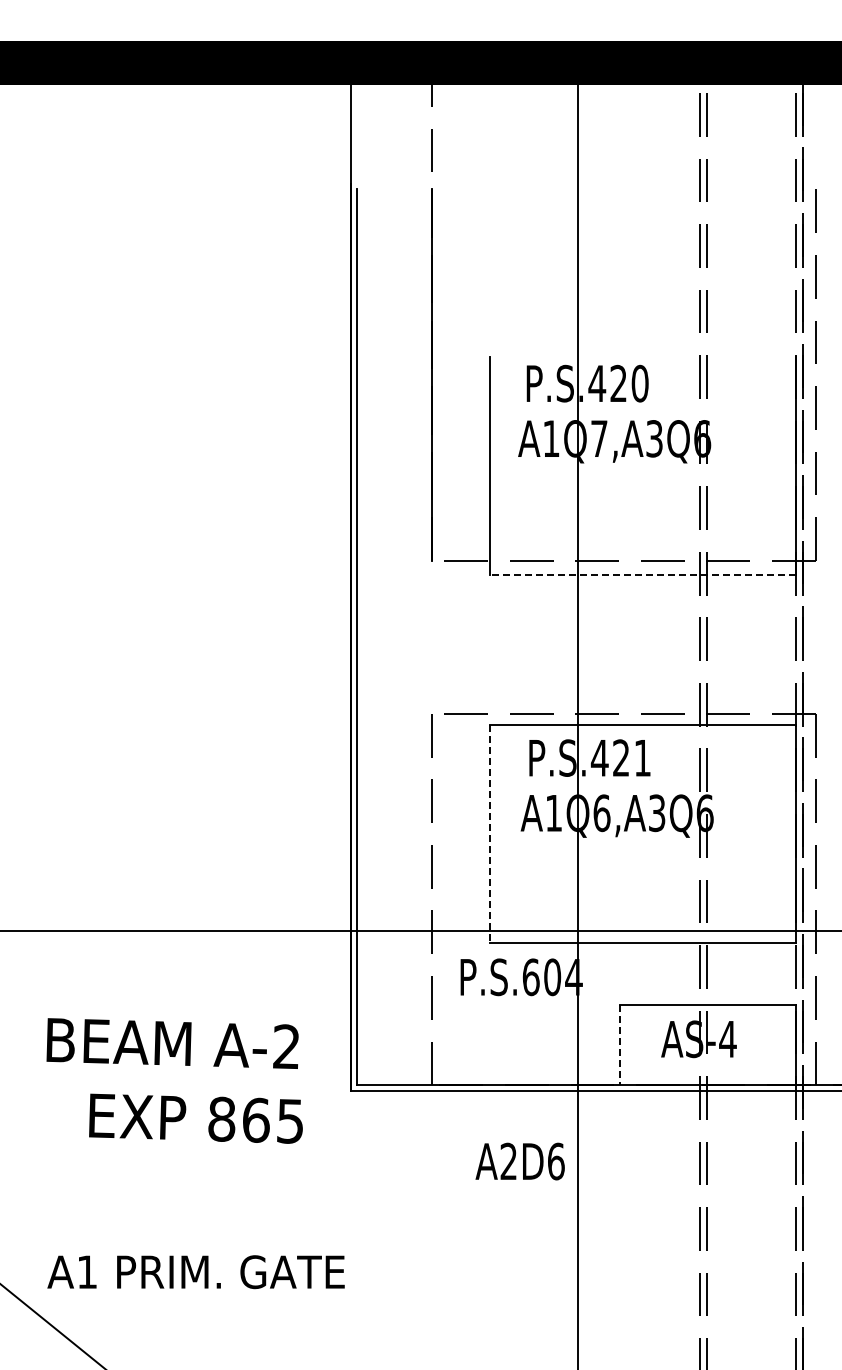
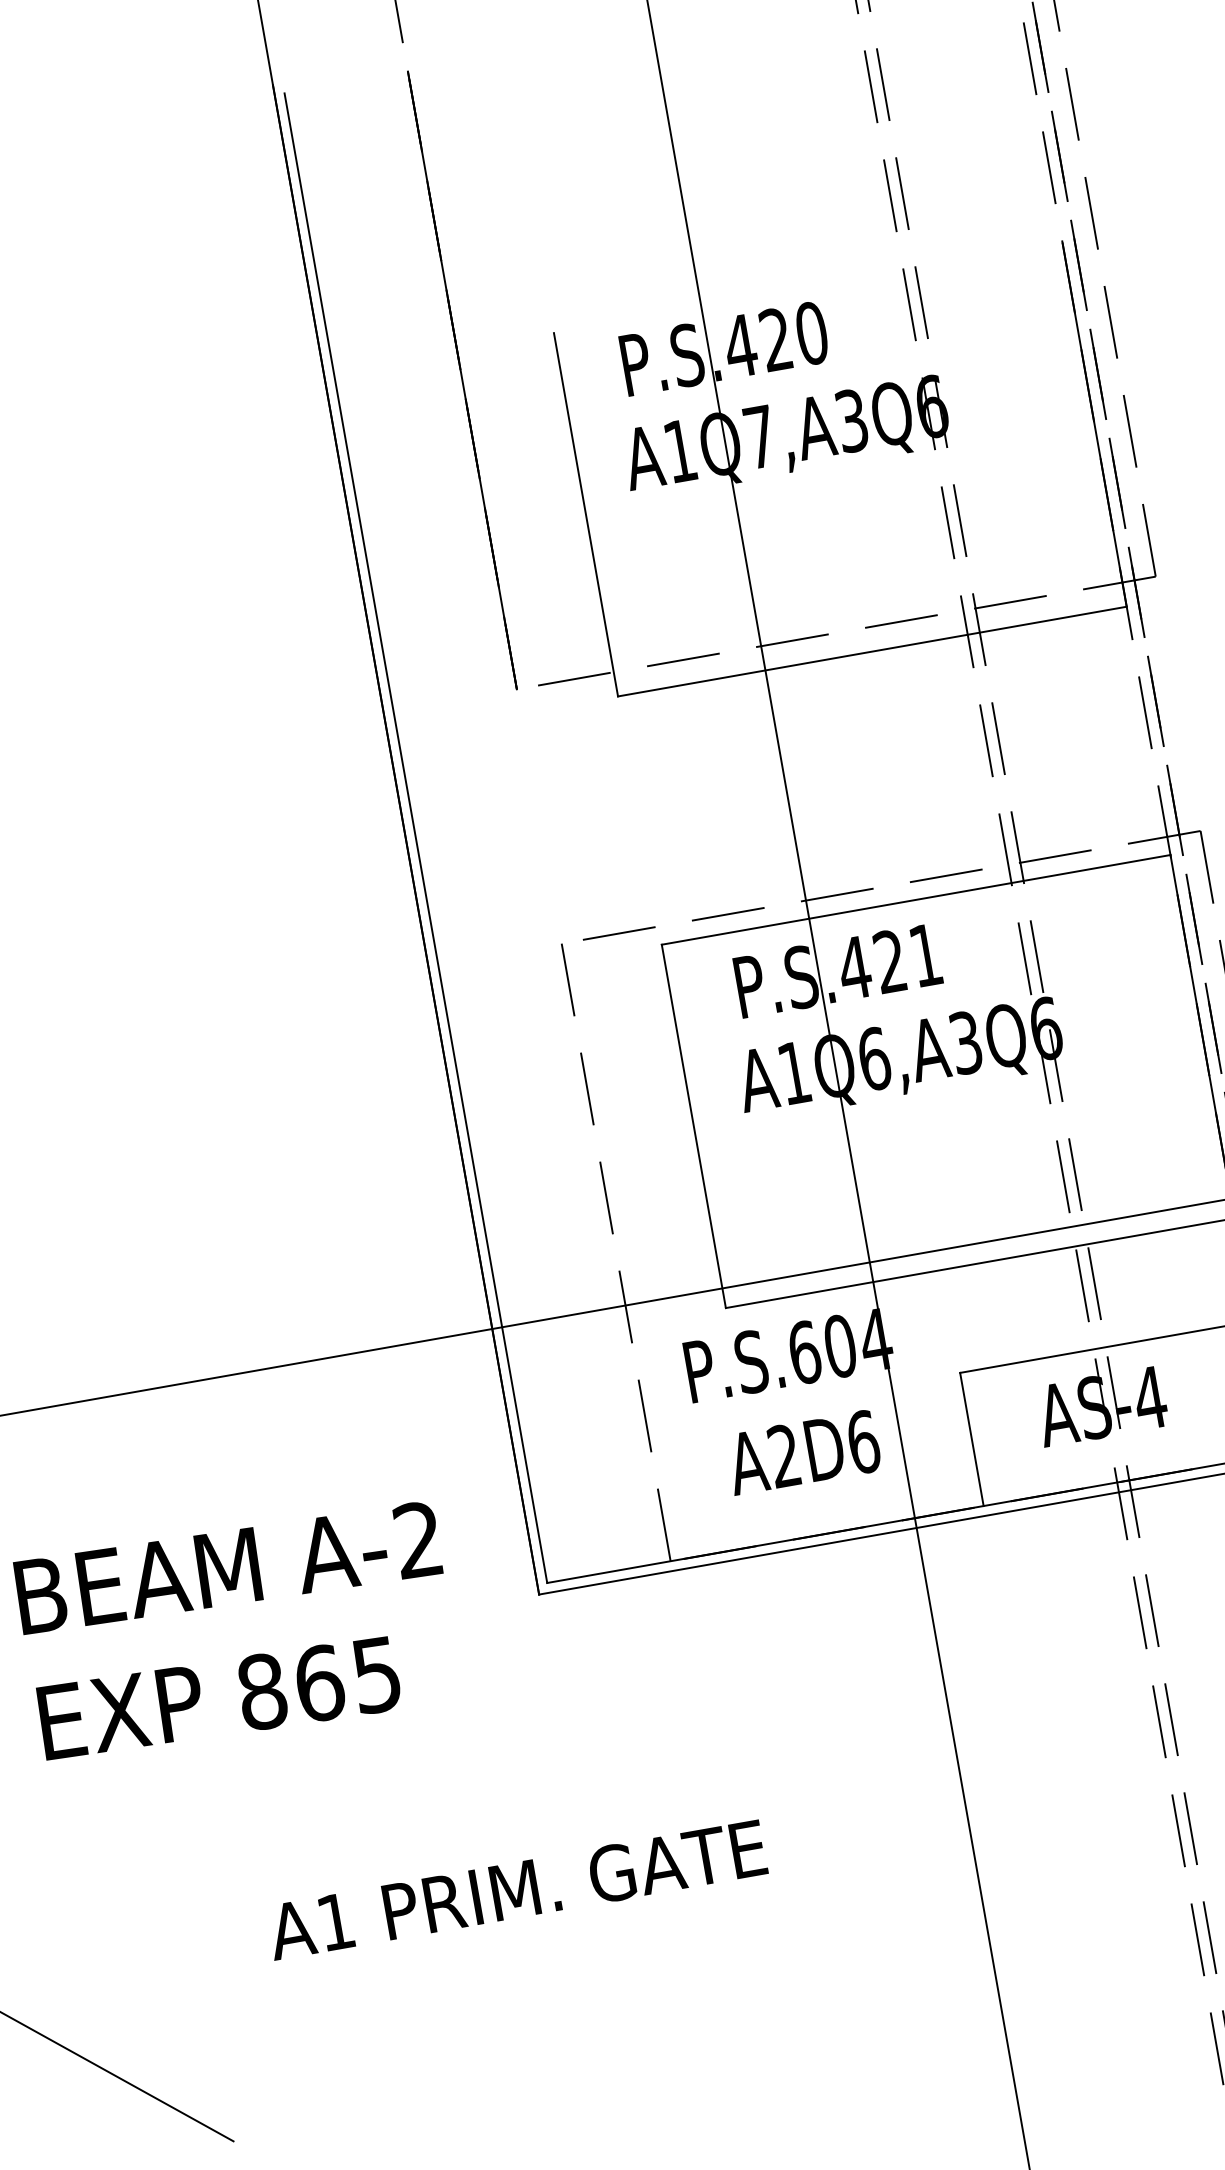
line: (642, 575) -> (872, 651), dashed -> solid
line: (489, 834) -> (693, 1127), dashed -> solid
line: (619, 1045) -> (971, 1440), dashed -> solid
text: (195, 1118) -> (218, 1698), moved
text: (519, 1161) -> (802, 1452), moved
text: (195, 1272) -> (516, 1890), moved

